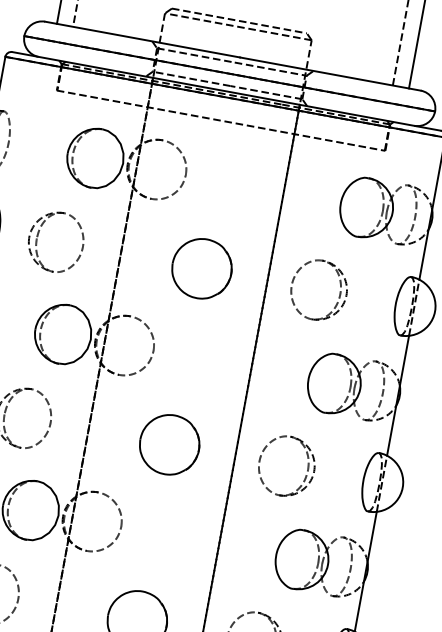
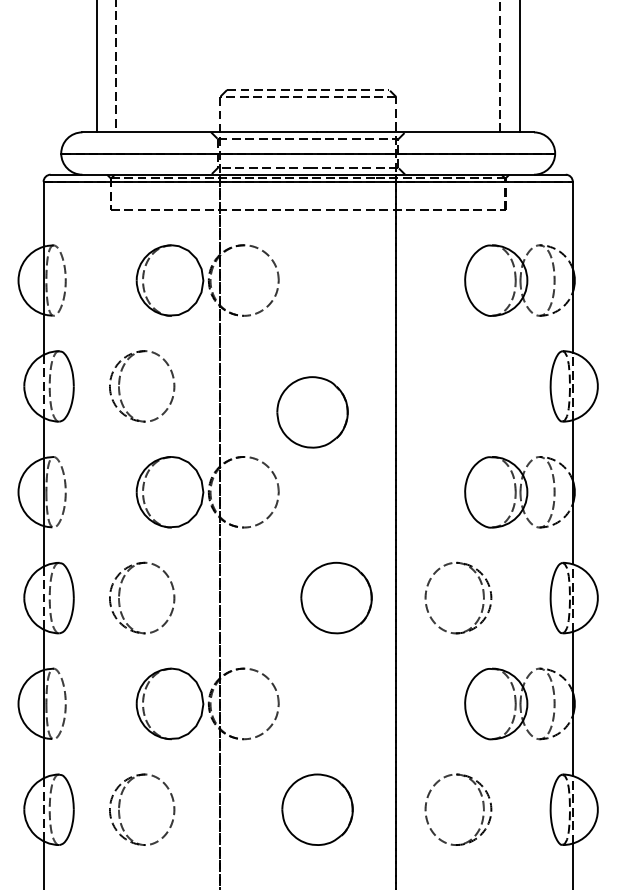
part: (201, 268) -> (312, 412), moved
part: (338, 297) -> (482, 390), removed
part: (169, 444) -> (336, 597), moved

